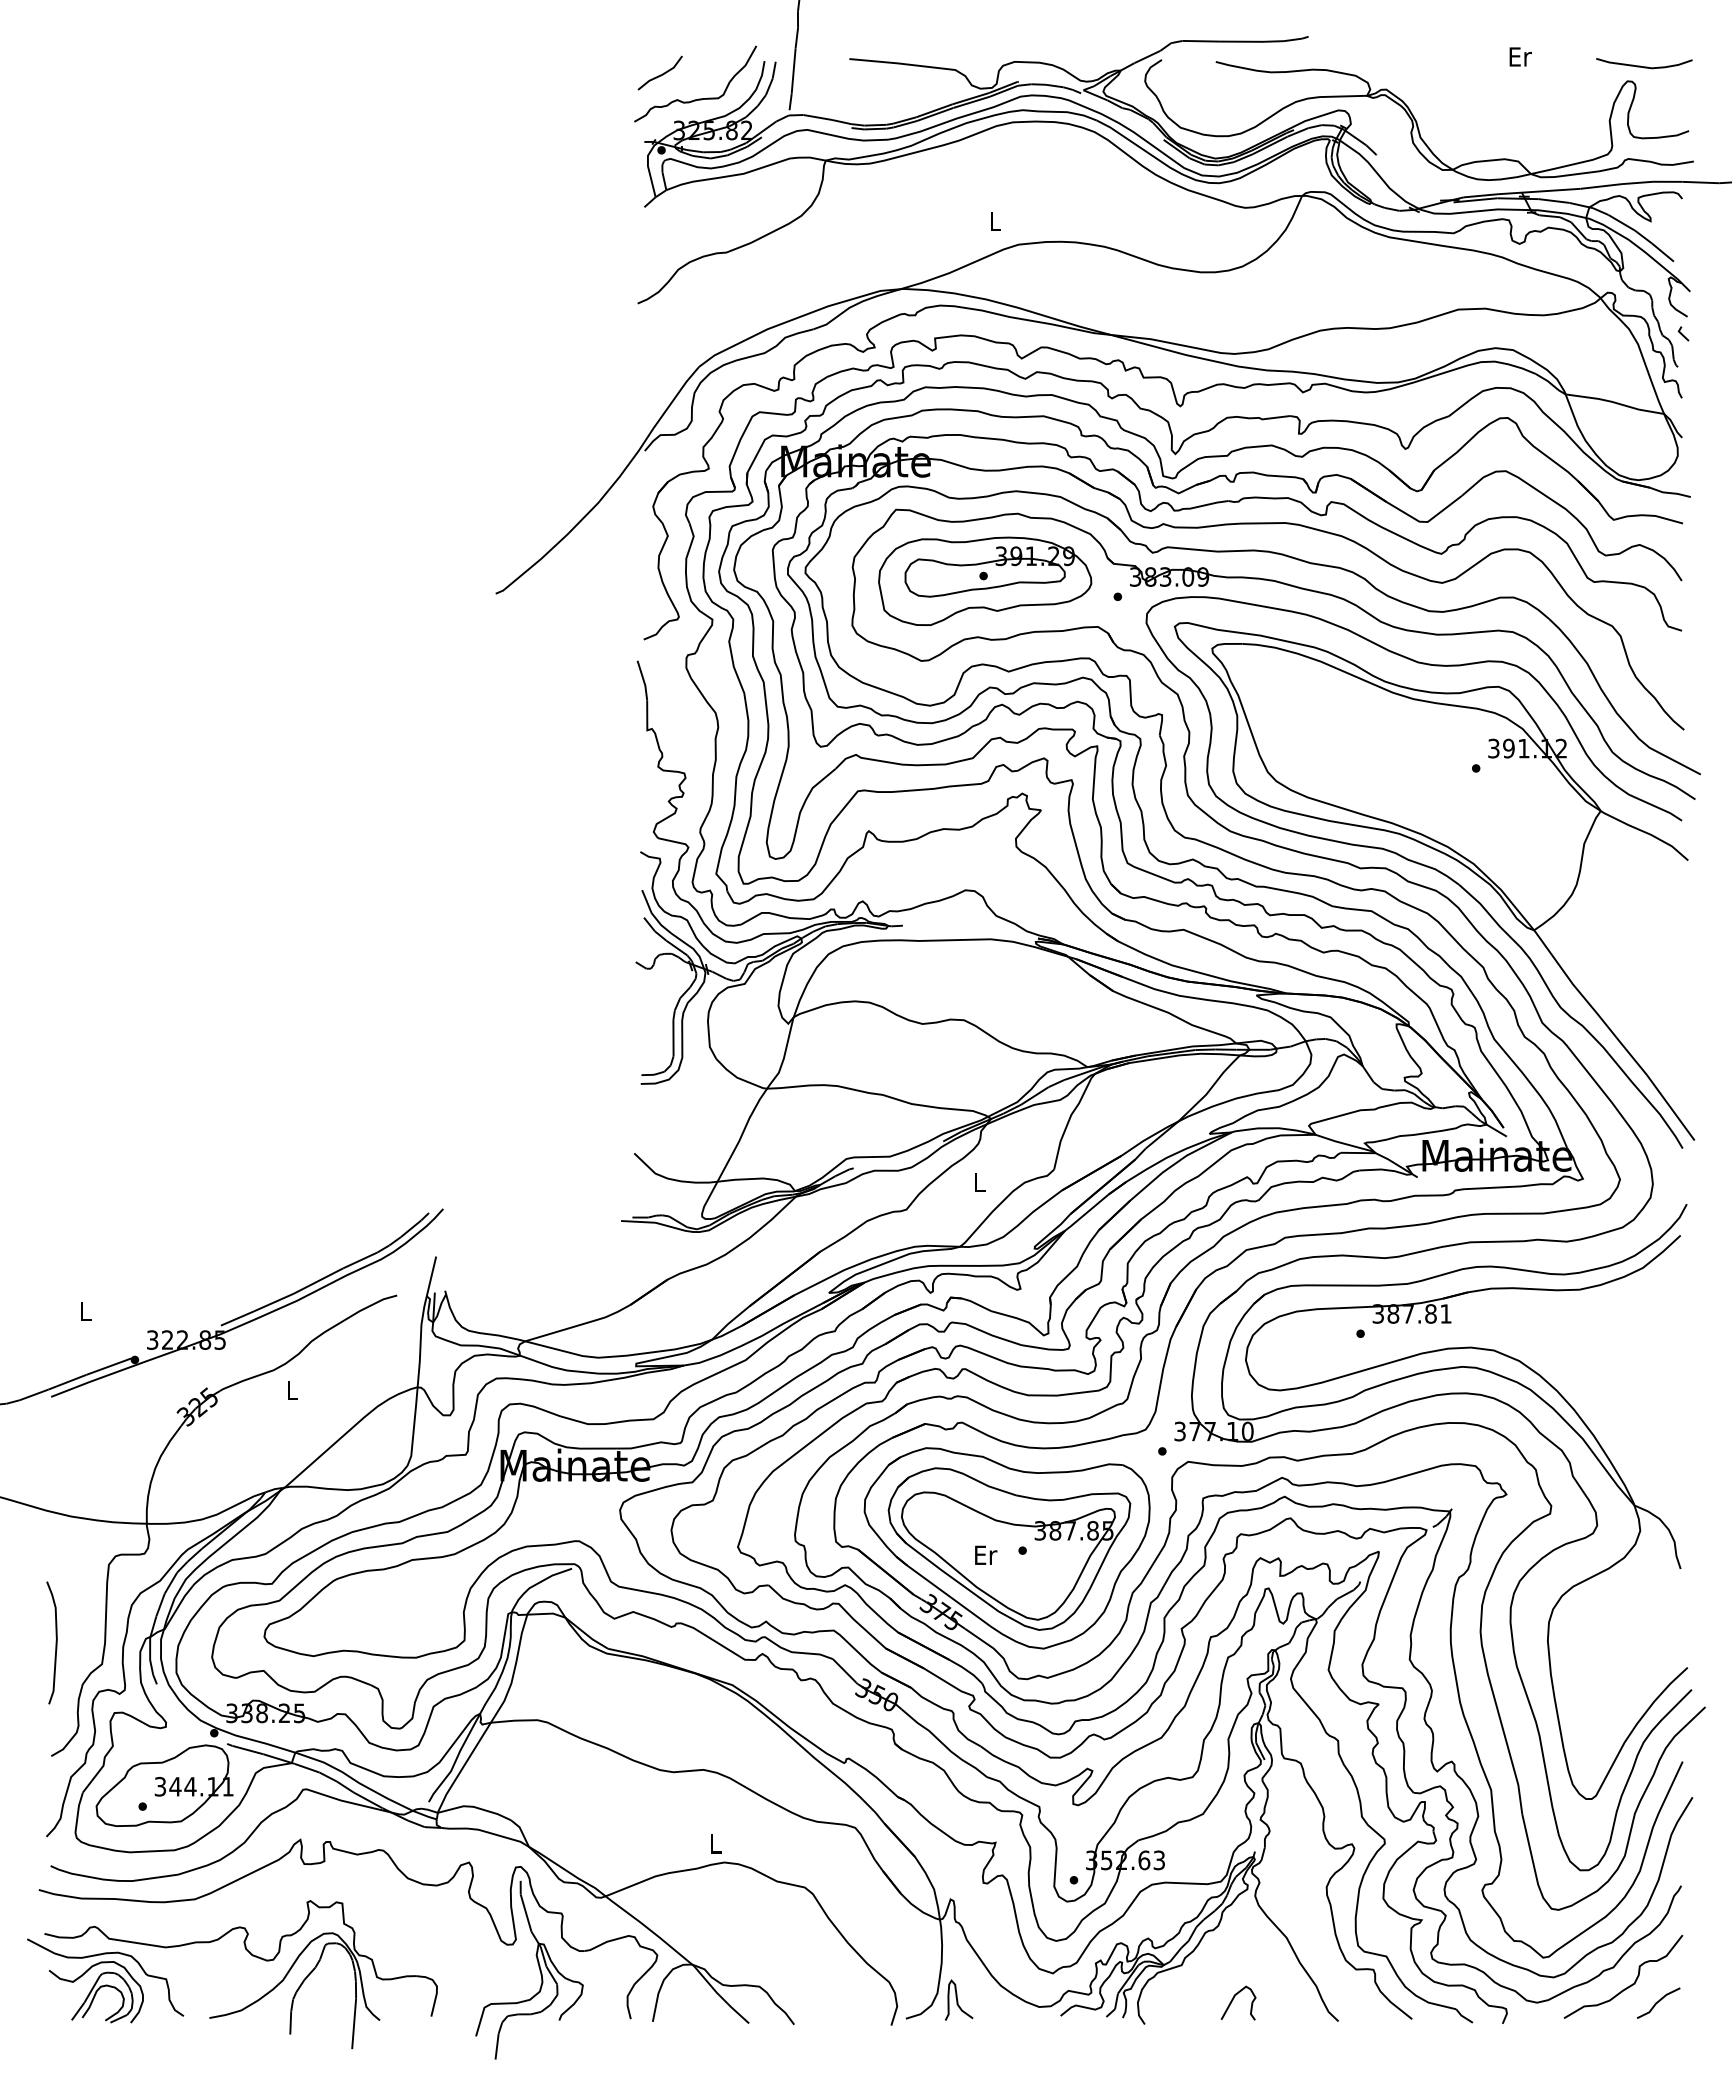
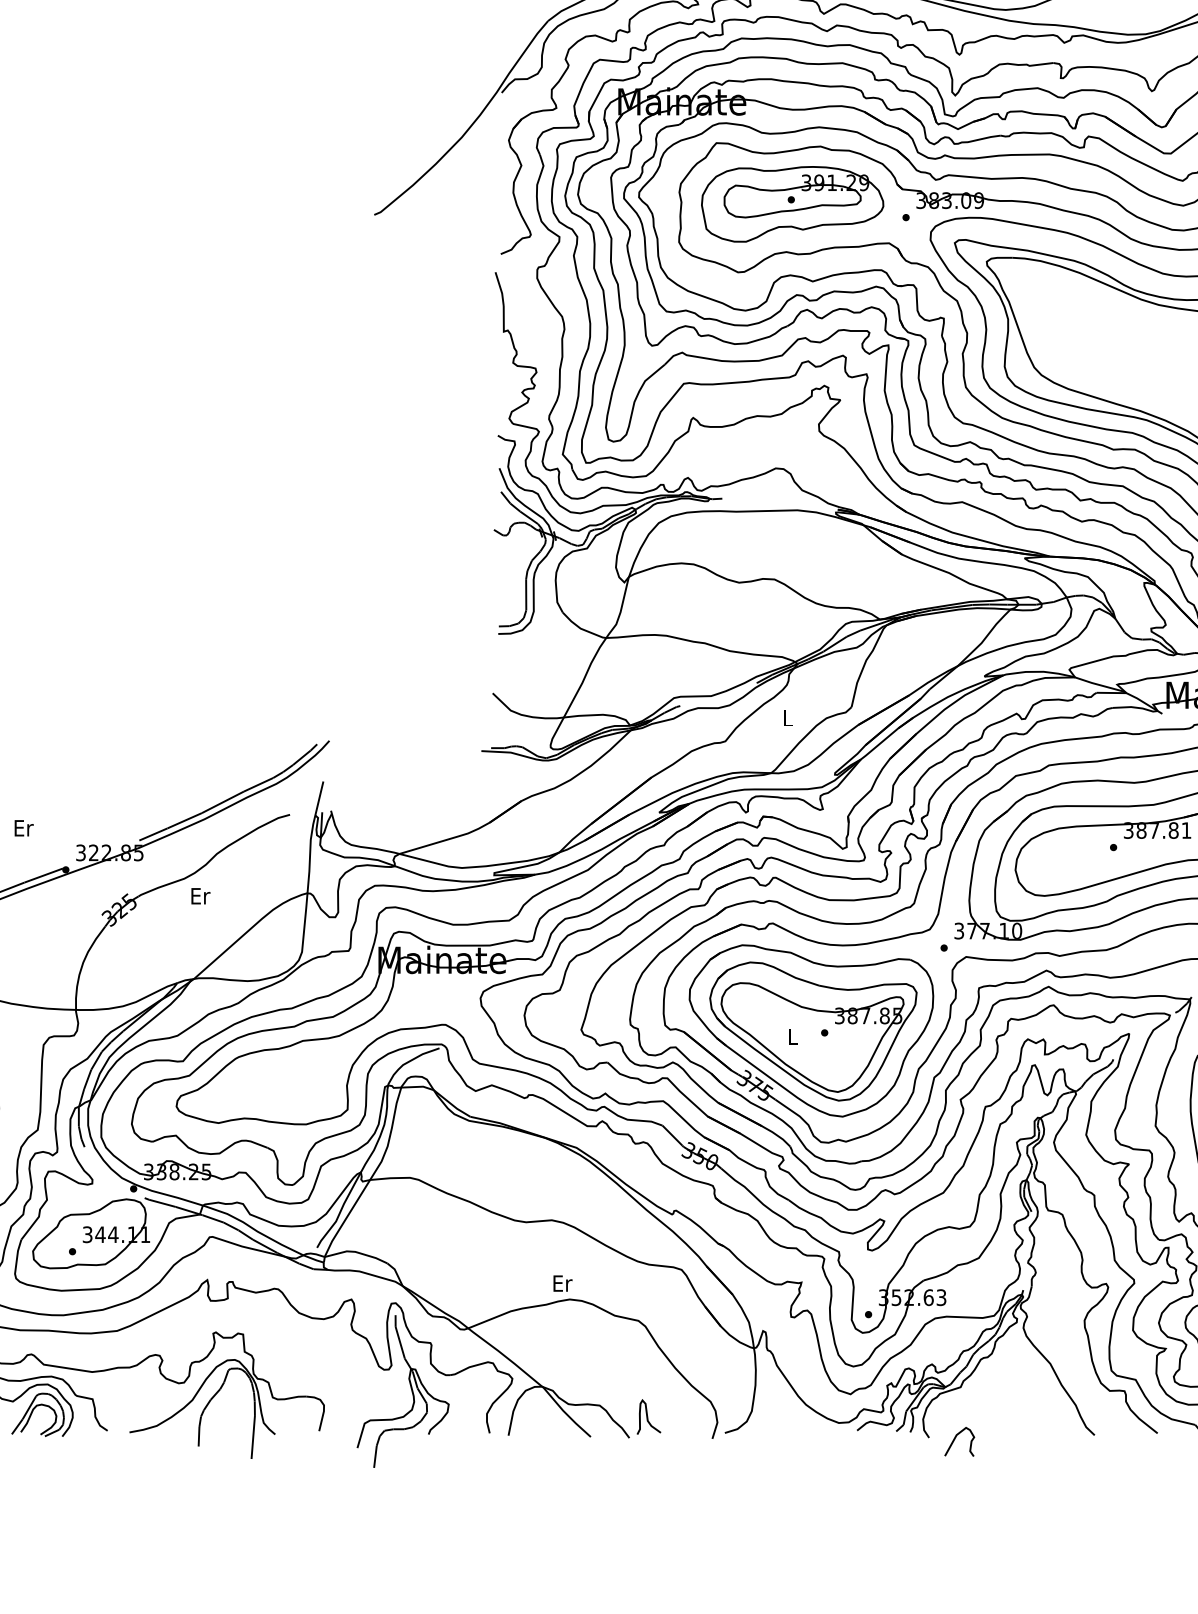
text: (86, 1310) -> (24, 827), L -> Er
text: (292, 1390) -> (200, 895), L -> Er
text: (986, 1554) -> (793, 1036), Er -> L
text: (716, 1843) -> (562, 1283), L -> Er
curve: (958, 2000) -> (648, 1417), moved
curve: (1233, 2000) -> (955, 1439), moved

